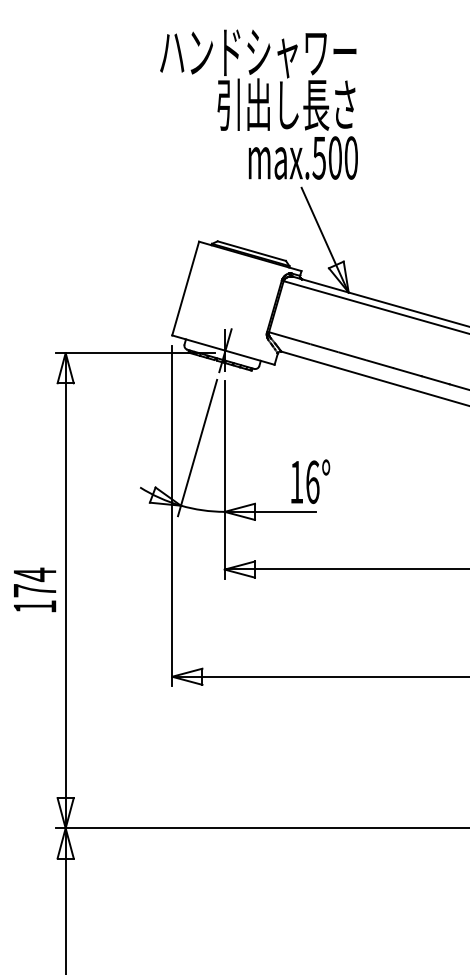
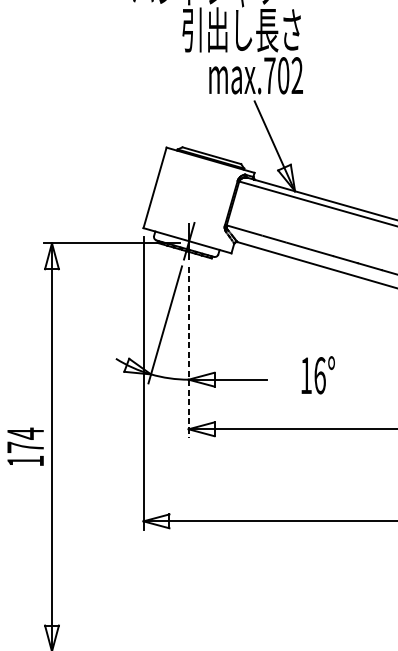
text: (334, 157) -> (282, 75), max.500 -> max.702
line: (224, 480) -> (188, 352), solid -> dashed
text: (310, 481) -> (318, 375), moved

